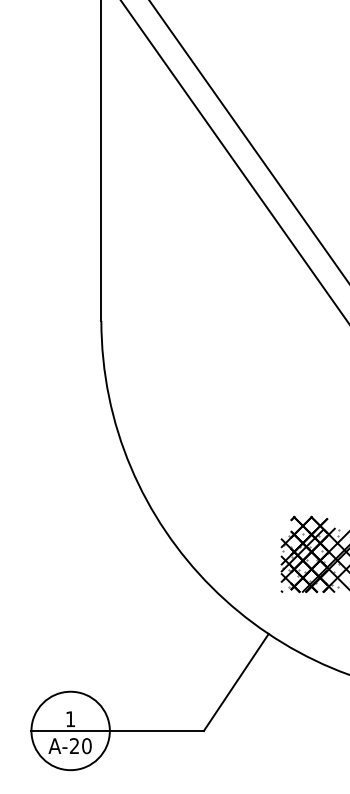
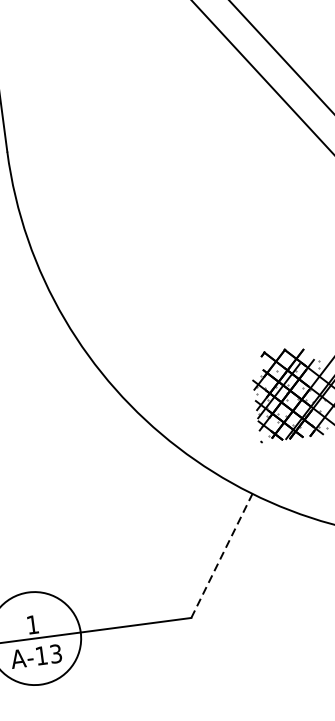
line: (236, 682) -> (222, 555), solid -> dashed
text: (80, 746) -> (48, 655), A-20 -> A-13

